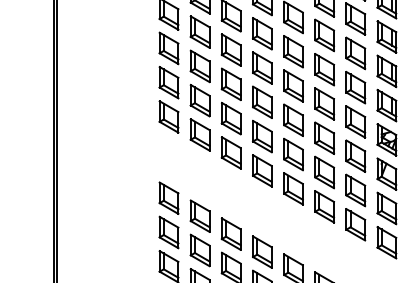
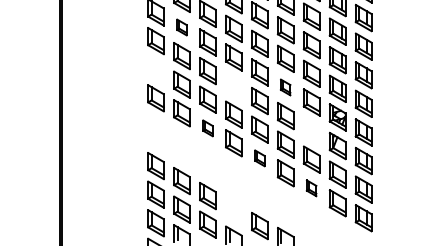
part: (199, 32) -> (181, 27), size x0.6
part: (168, 82) -> (155, 69), removed
part: (261, 102) -> (233, 86), removed
part: (324, 104) -> (285, 87), size x0.6
part: (230, 153) -> (207, 128), size x0.6
part: (355, 155) -> (311, 130), removed
part: (293, 189) -> (259, 158), size x0.6
part: (355, 225) -> (311, 188), size x0.6
part: (261, 252) -> (233, 211), removed

